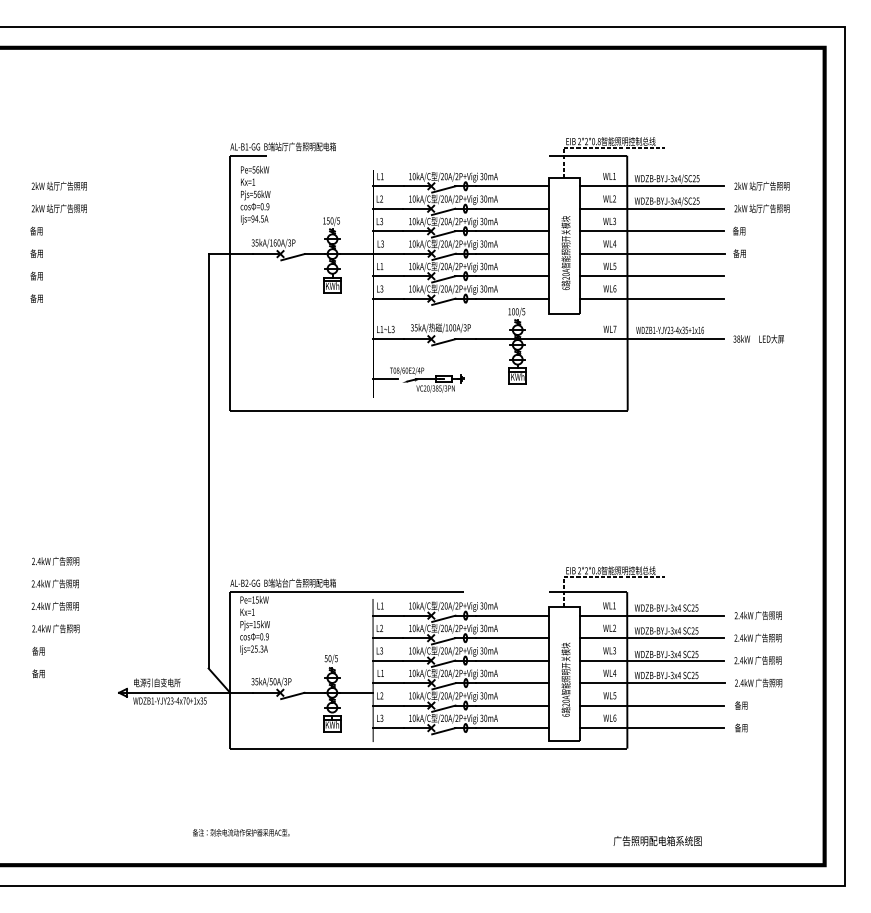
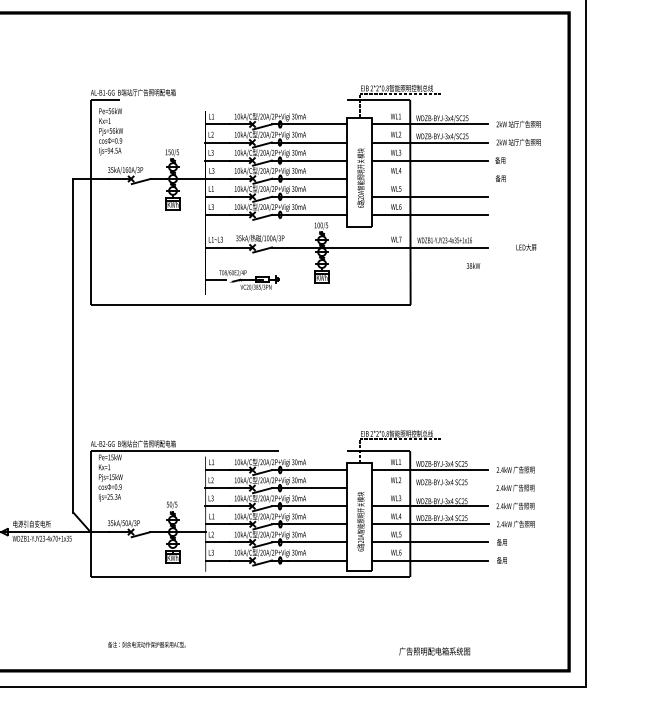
line: (651, 253) -> (429, 178), removed
text: (741, 338) -> (473, 265), moved
line: (651, 638) -> (429, 488), removed
text: (241, 832) -> (147, 644), moved

